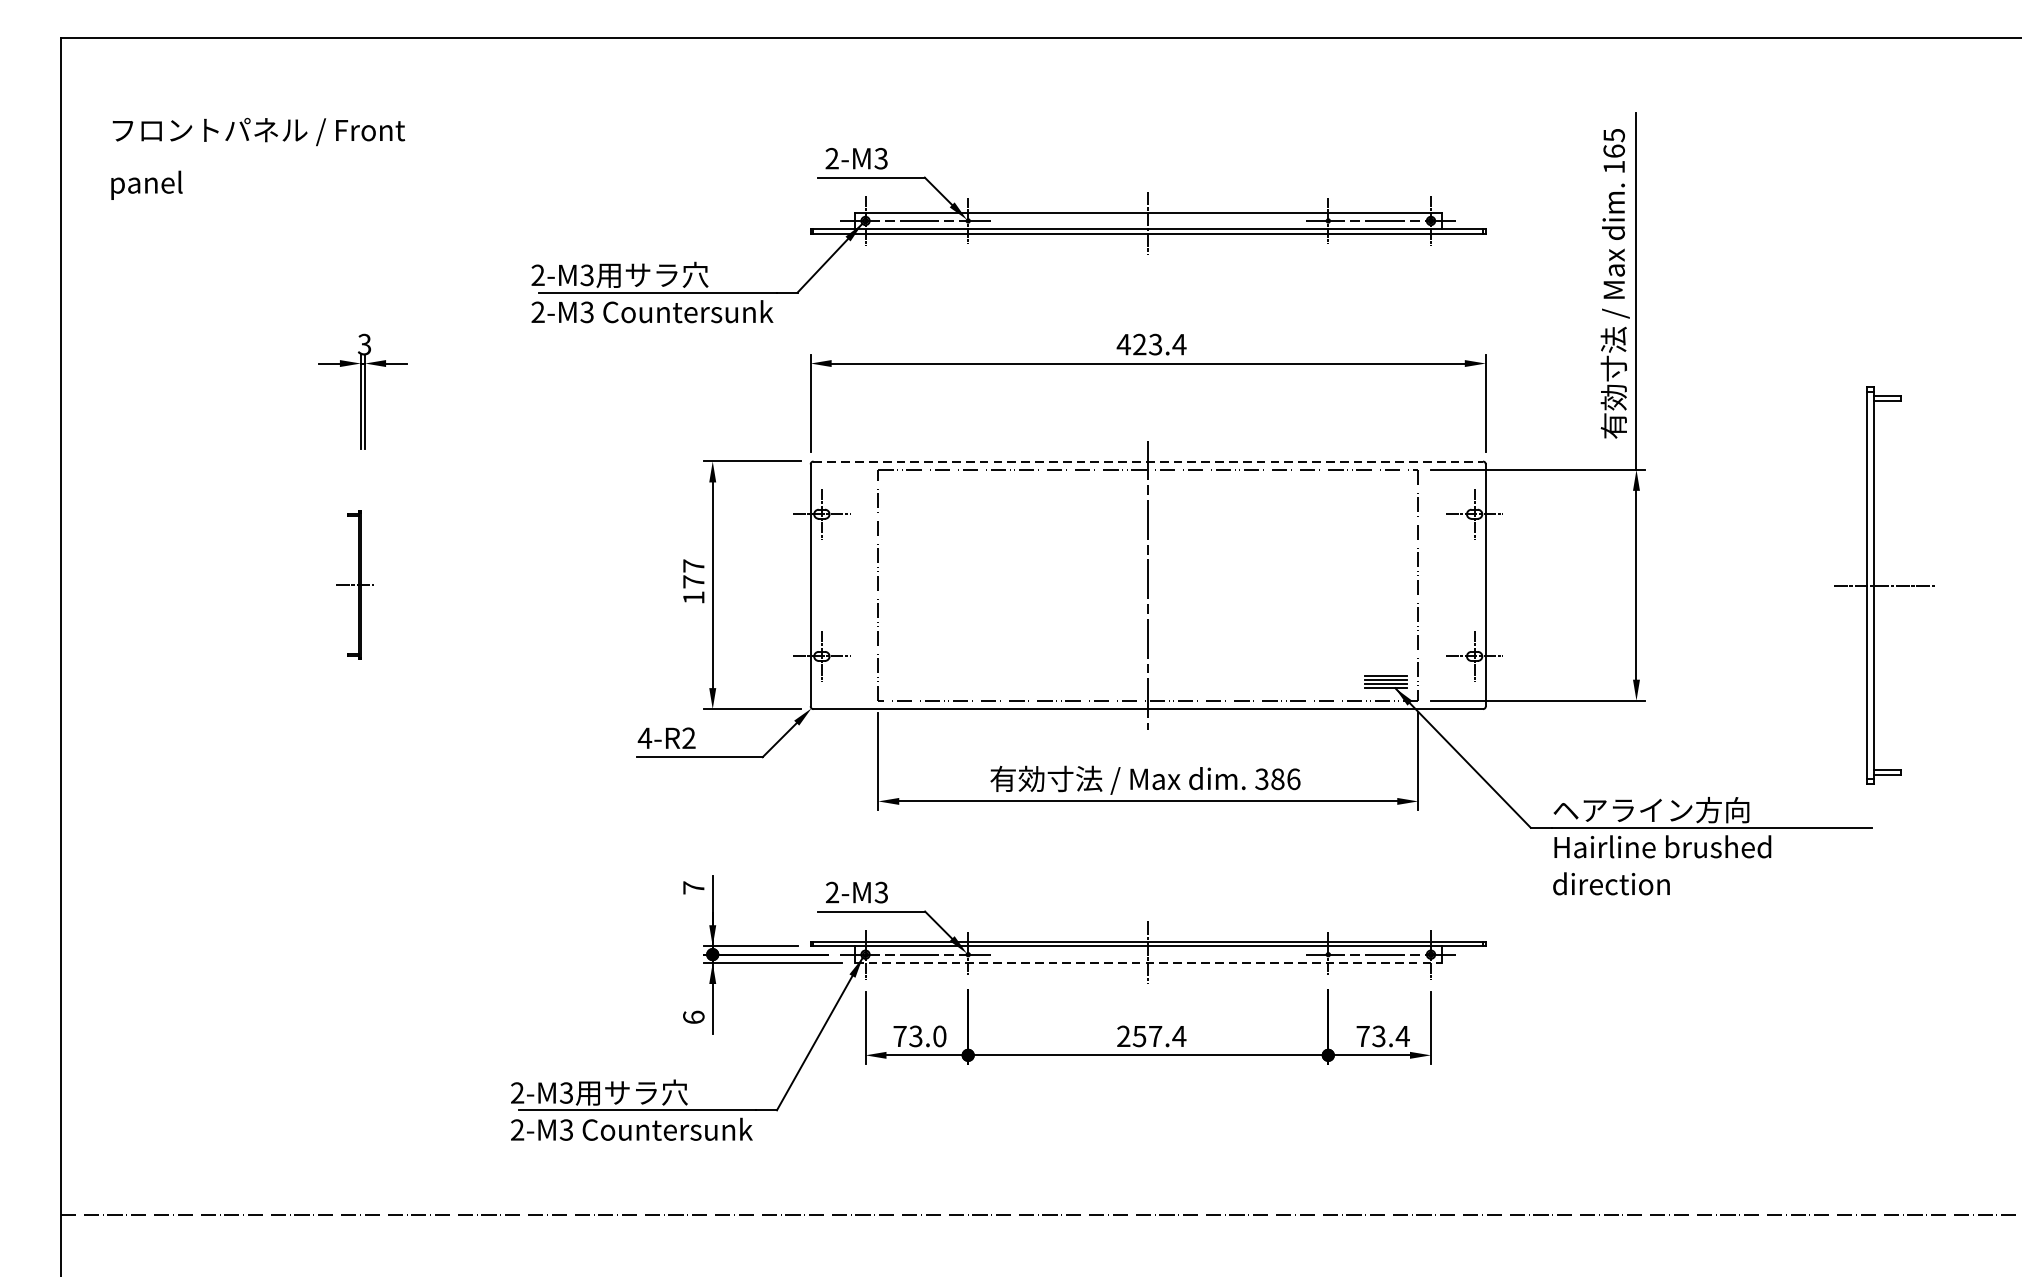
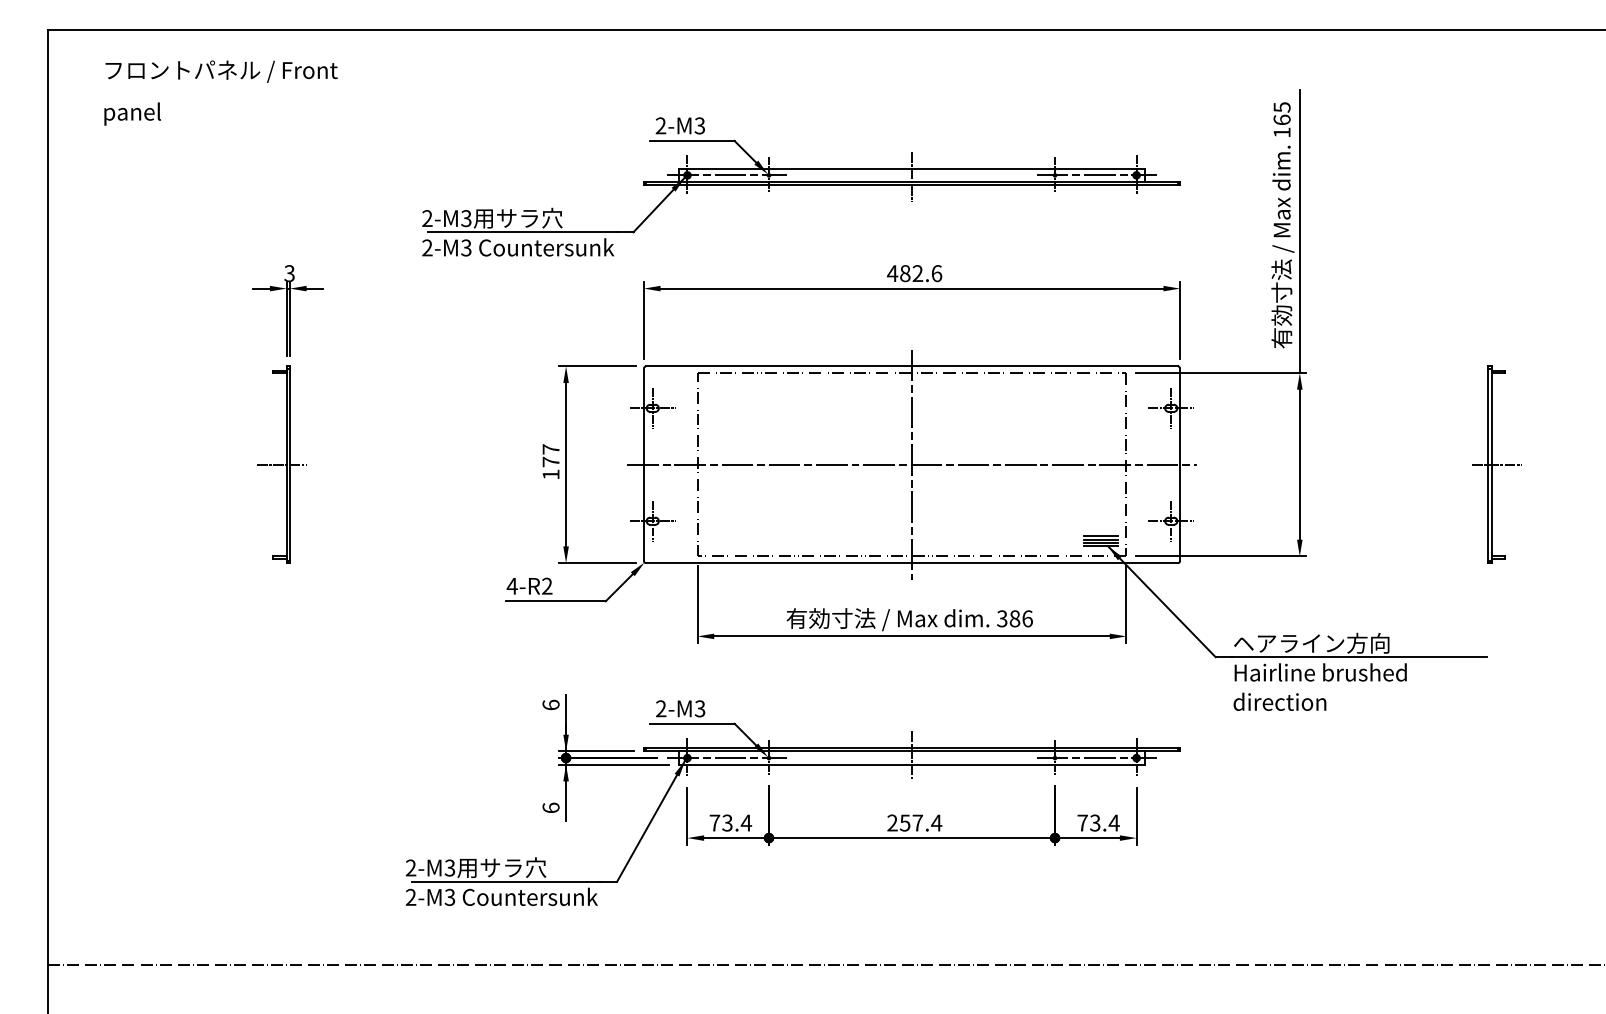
text: (257, 158) -> (220, 92), moved
text: (1160, 344) -> (921, 273), 423.4 -> 482.6
line: (1148, 461) -> (912, 366), dashed -> solid
part: (354, 584) -> (281, 464), size x1.67
line: (1147, 584) -> (911, 464), added
part: (1884, 584) -> (1496, 464), size x0.62
text: (693, 887) -> (550, 704), 7 -> 6
line: (1148, 962) -> (912, 764), dashed -> solid
text: (939, 1035) -> (746, 822), 73.0 -> 73.4

